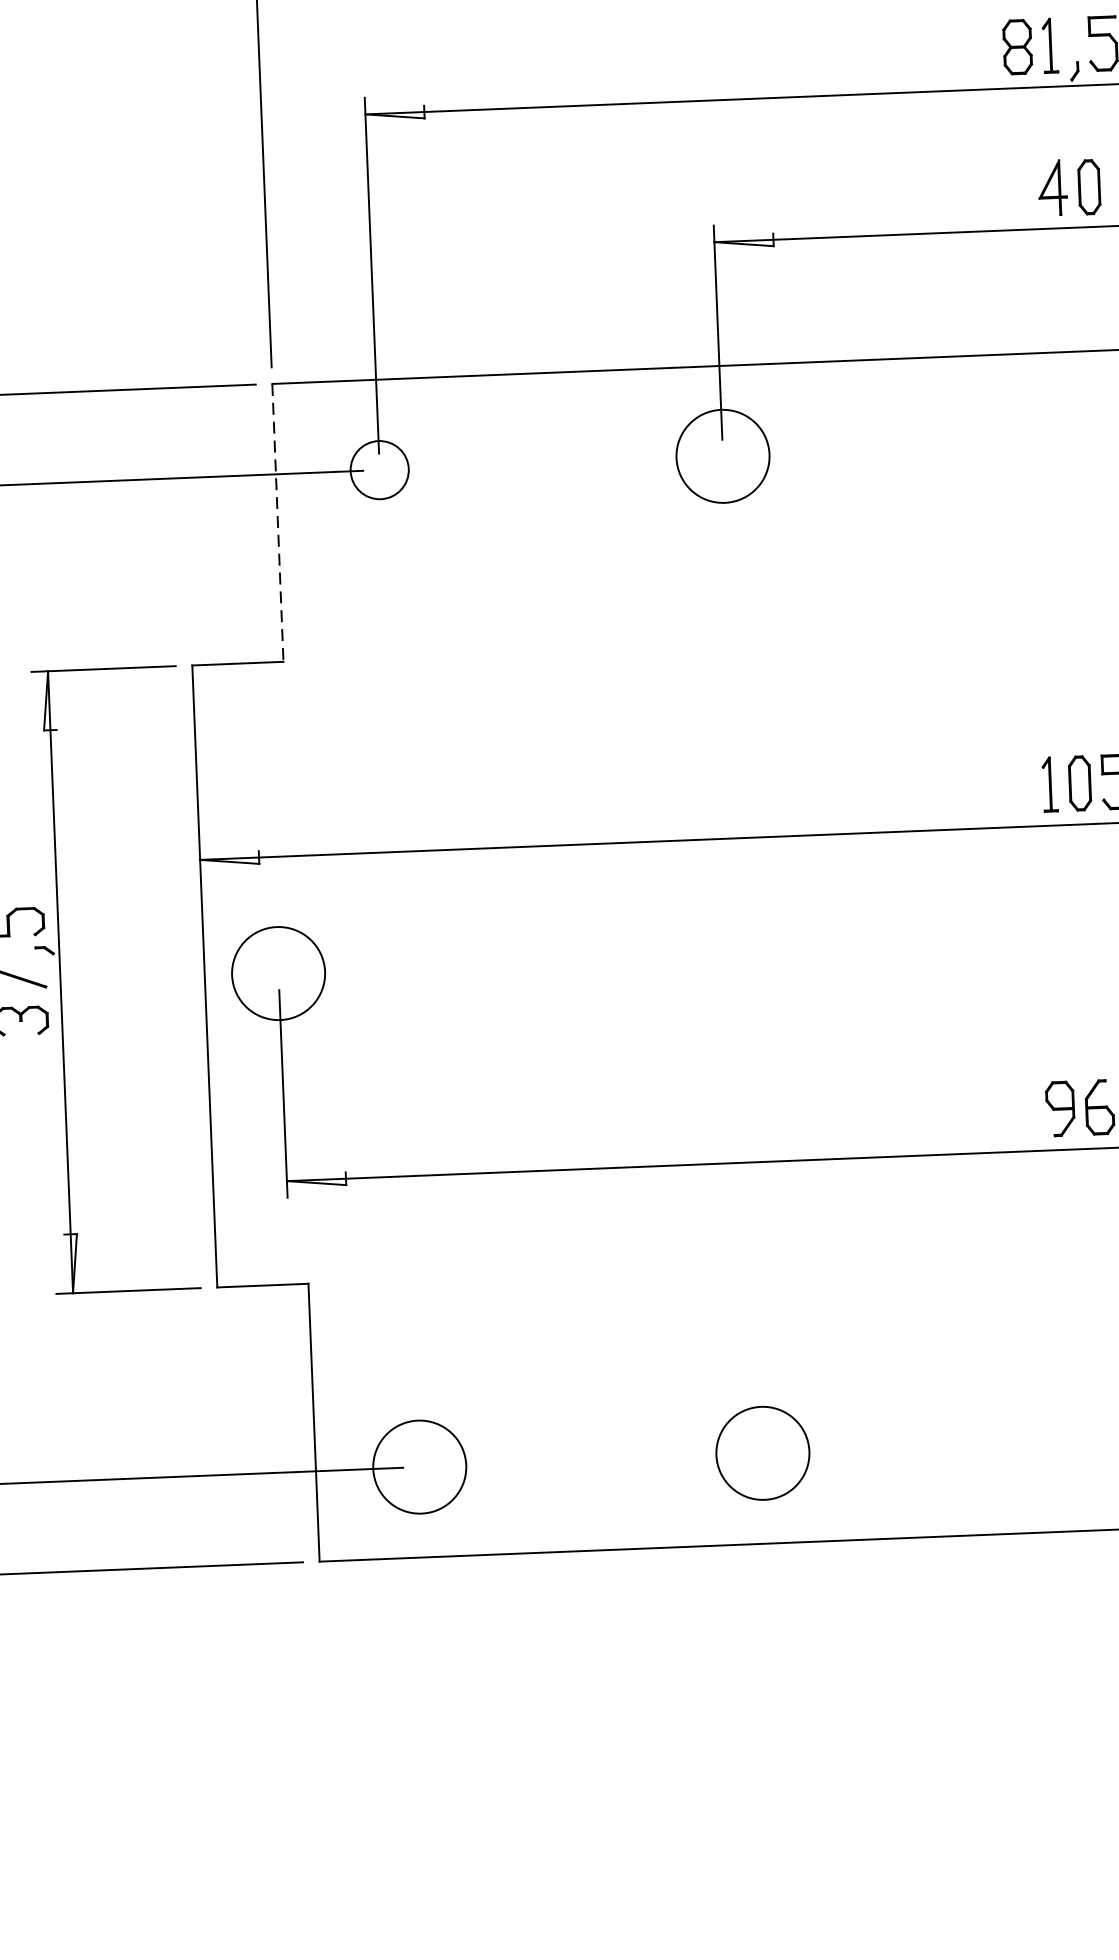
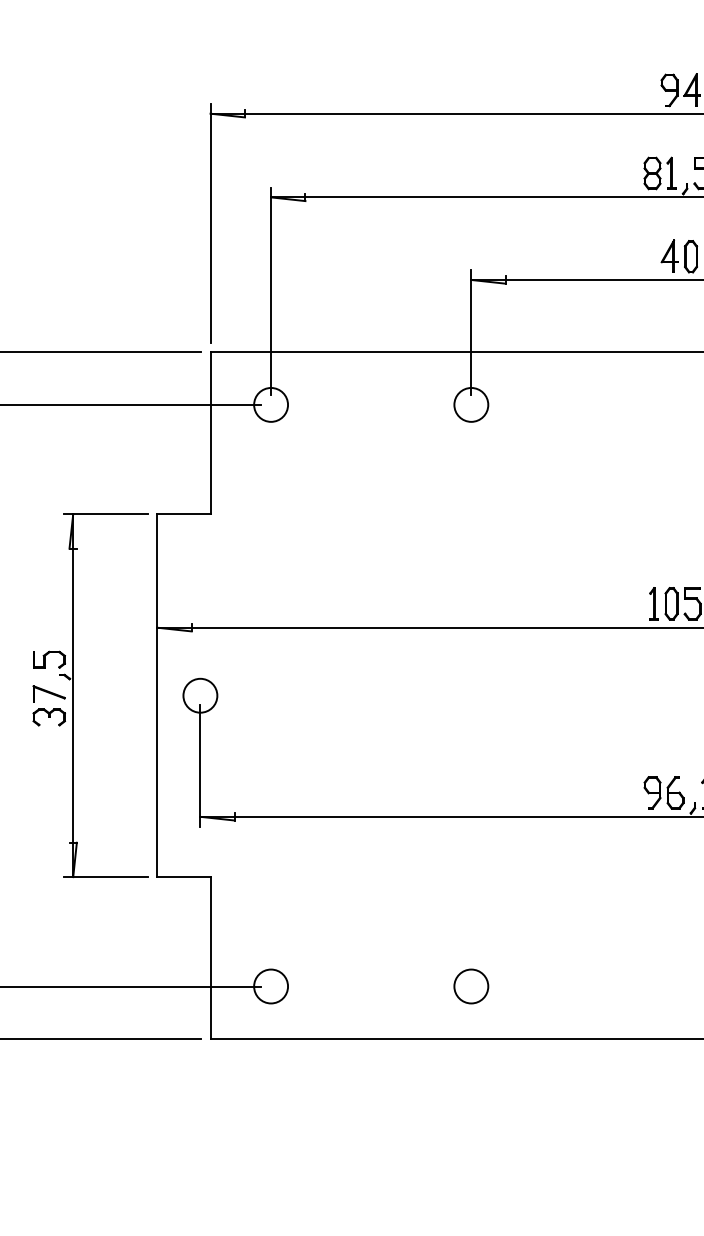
circle: (723, 455) -> (471, 404), size x0.62
line: (277, 523) -> (210, 433), dashed -> solid
circle: (278, 973) -> (200, 695), size x0.62
circle: (763, 1453) -> (471, 986), size x0.62
circle: (420, 1467) -> (271, 986), size x0.62

